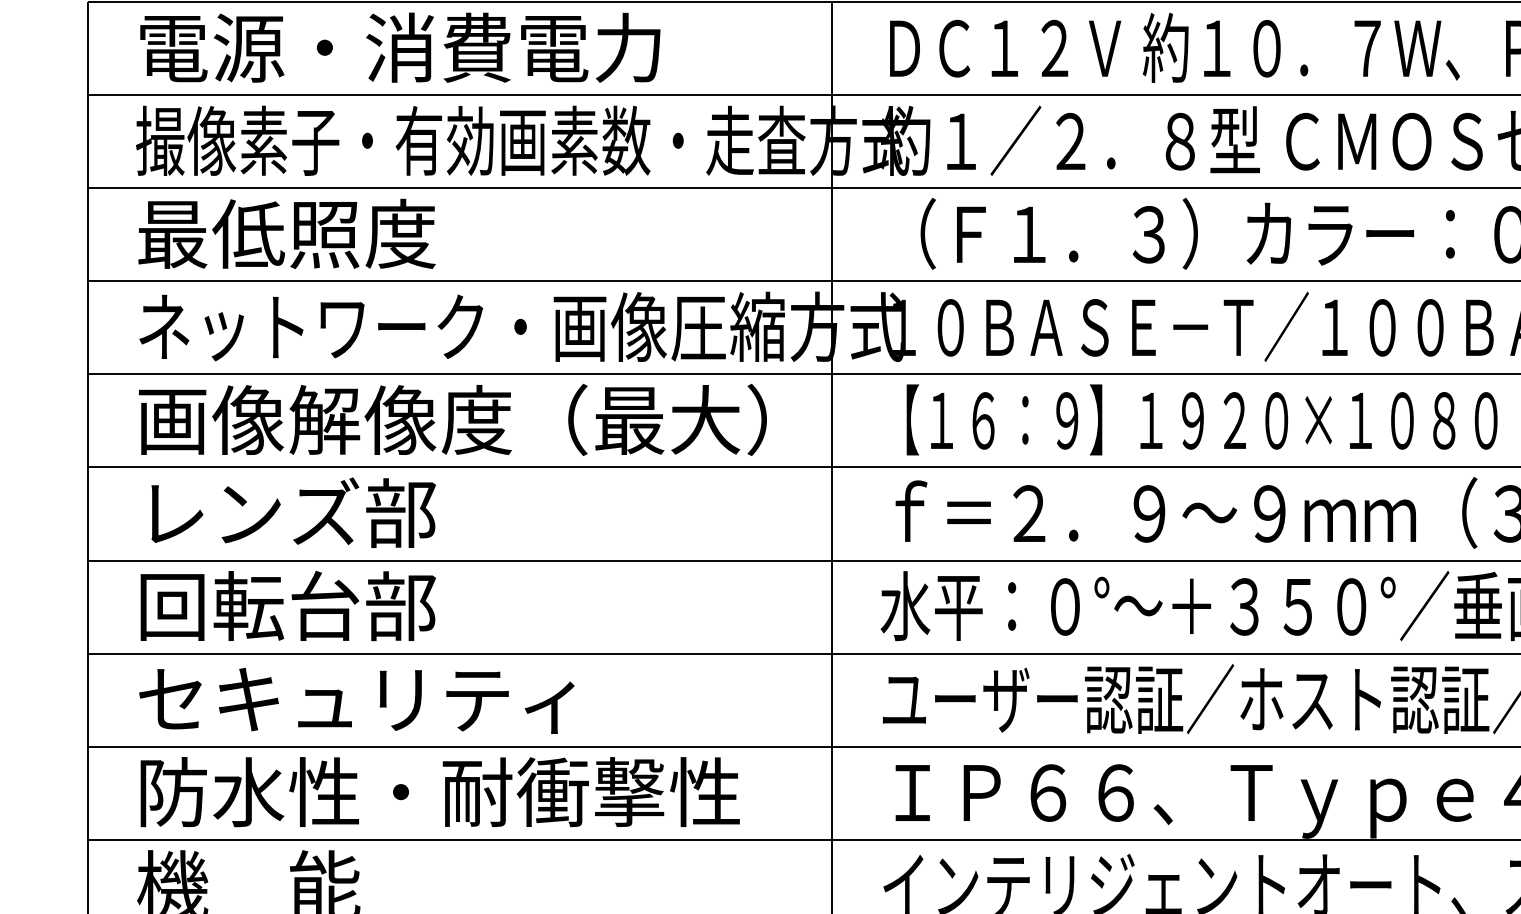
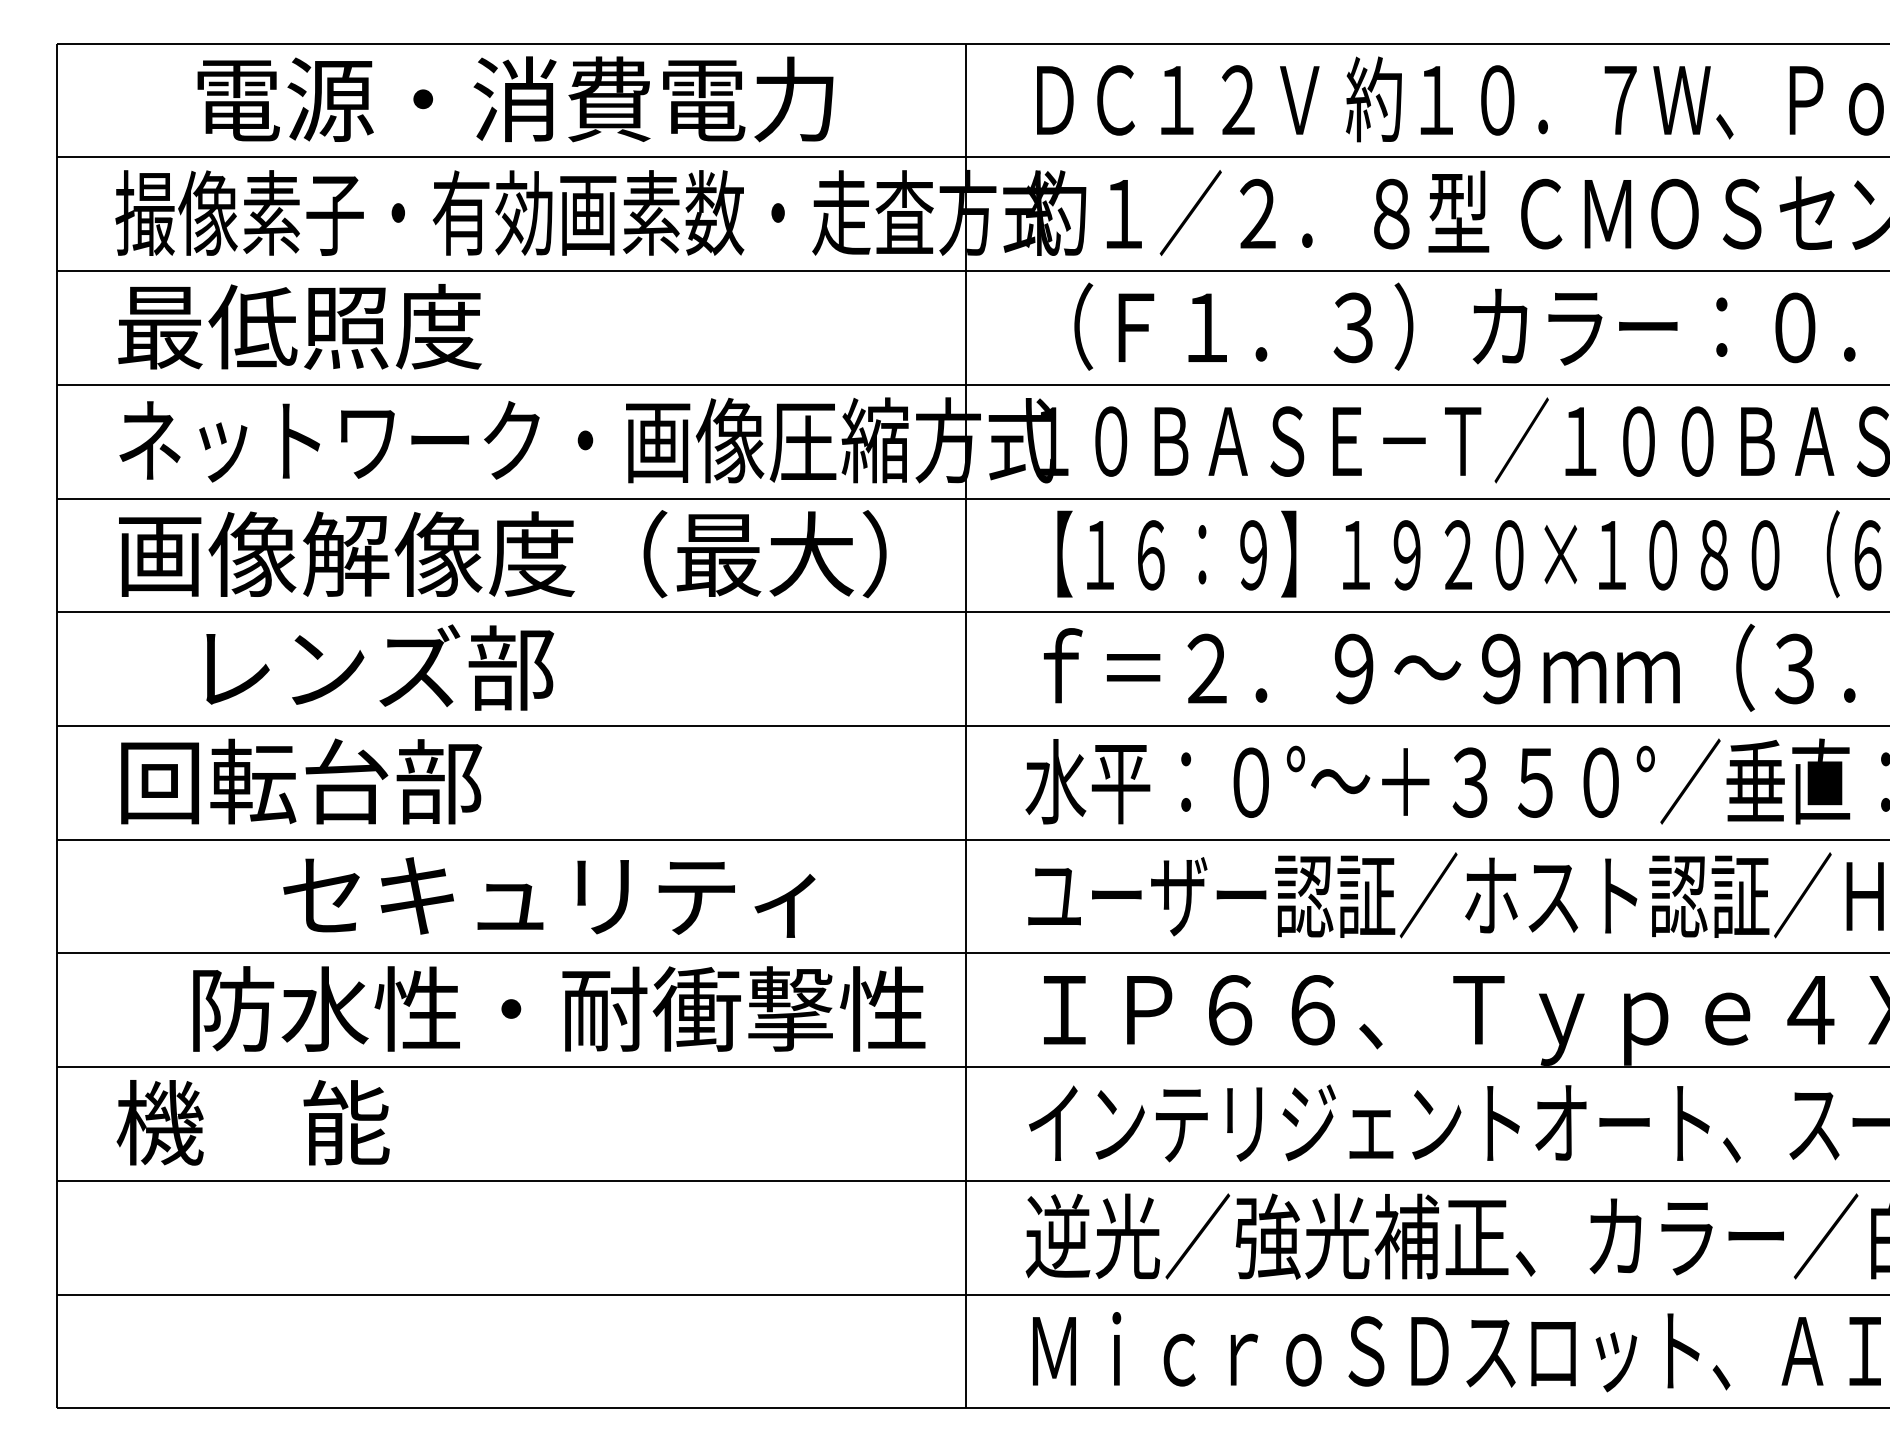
text: (400, 47) -> (515, 99), moved
text: (293, 512) -> (380, 667), moved
text: (356, 700) -> (549, 897), moved
text: (440, 791) -> (559, 1008), moved

